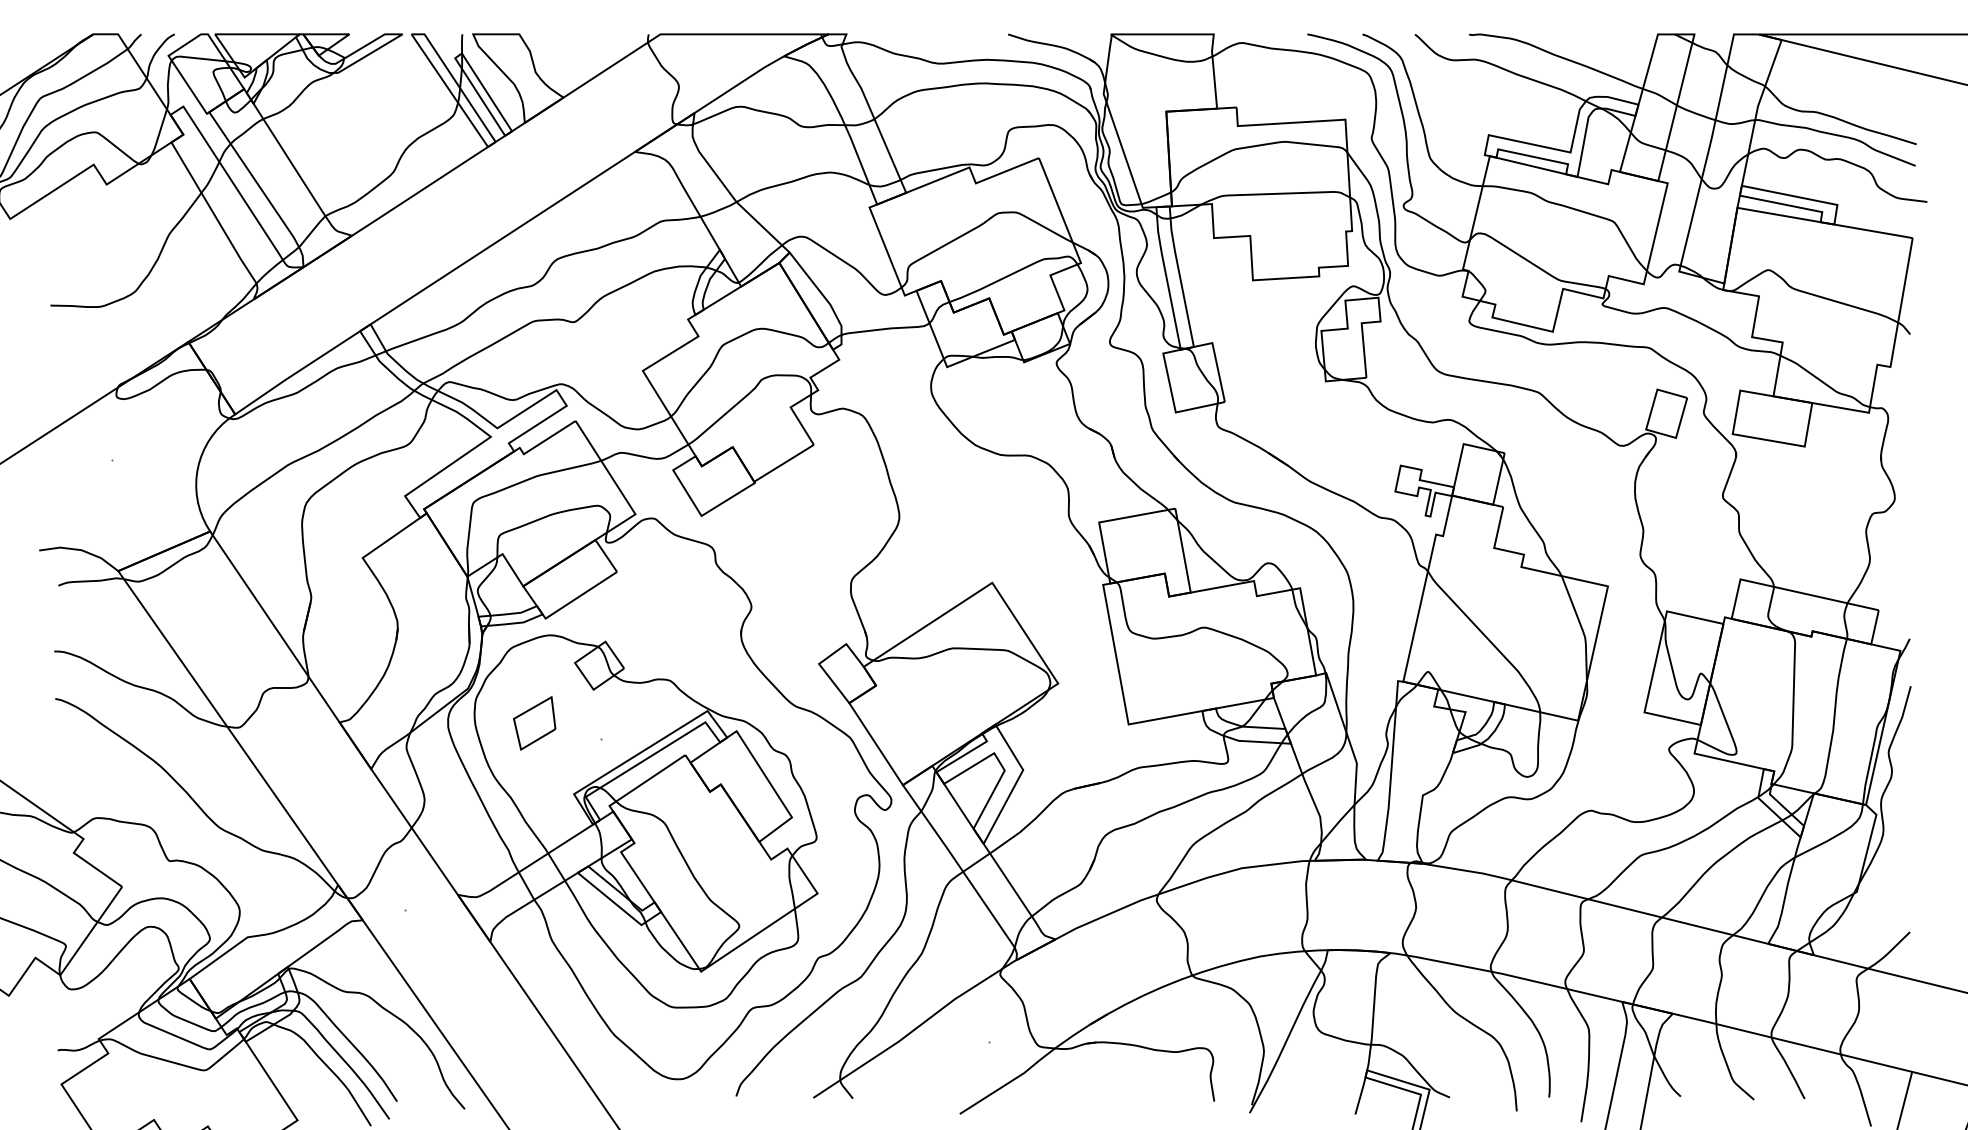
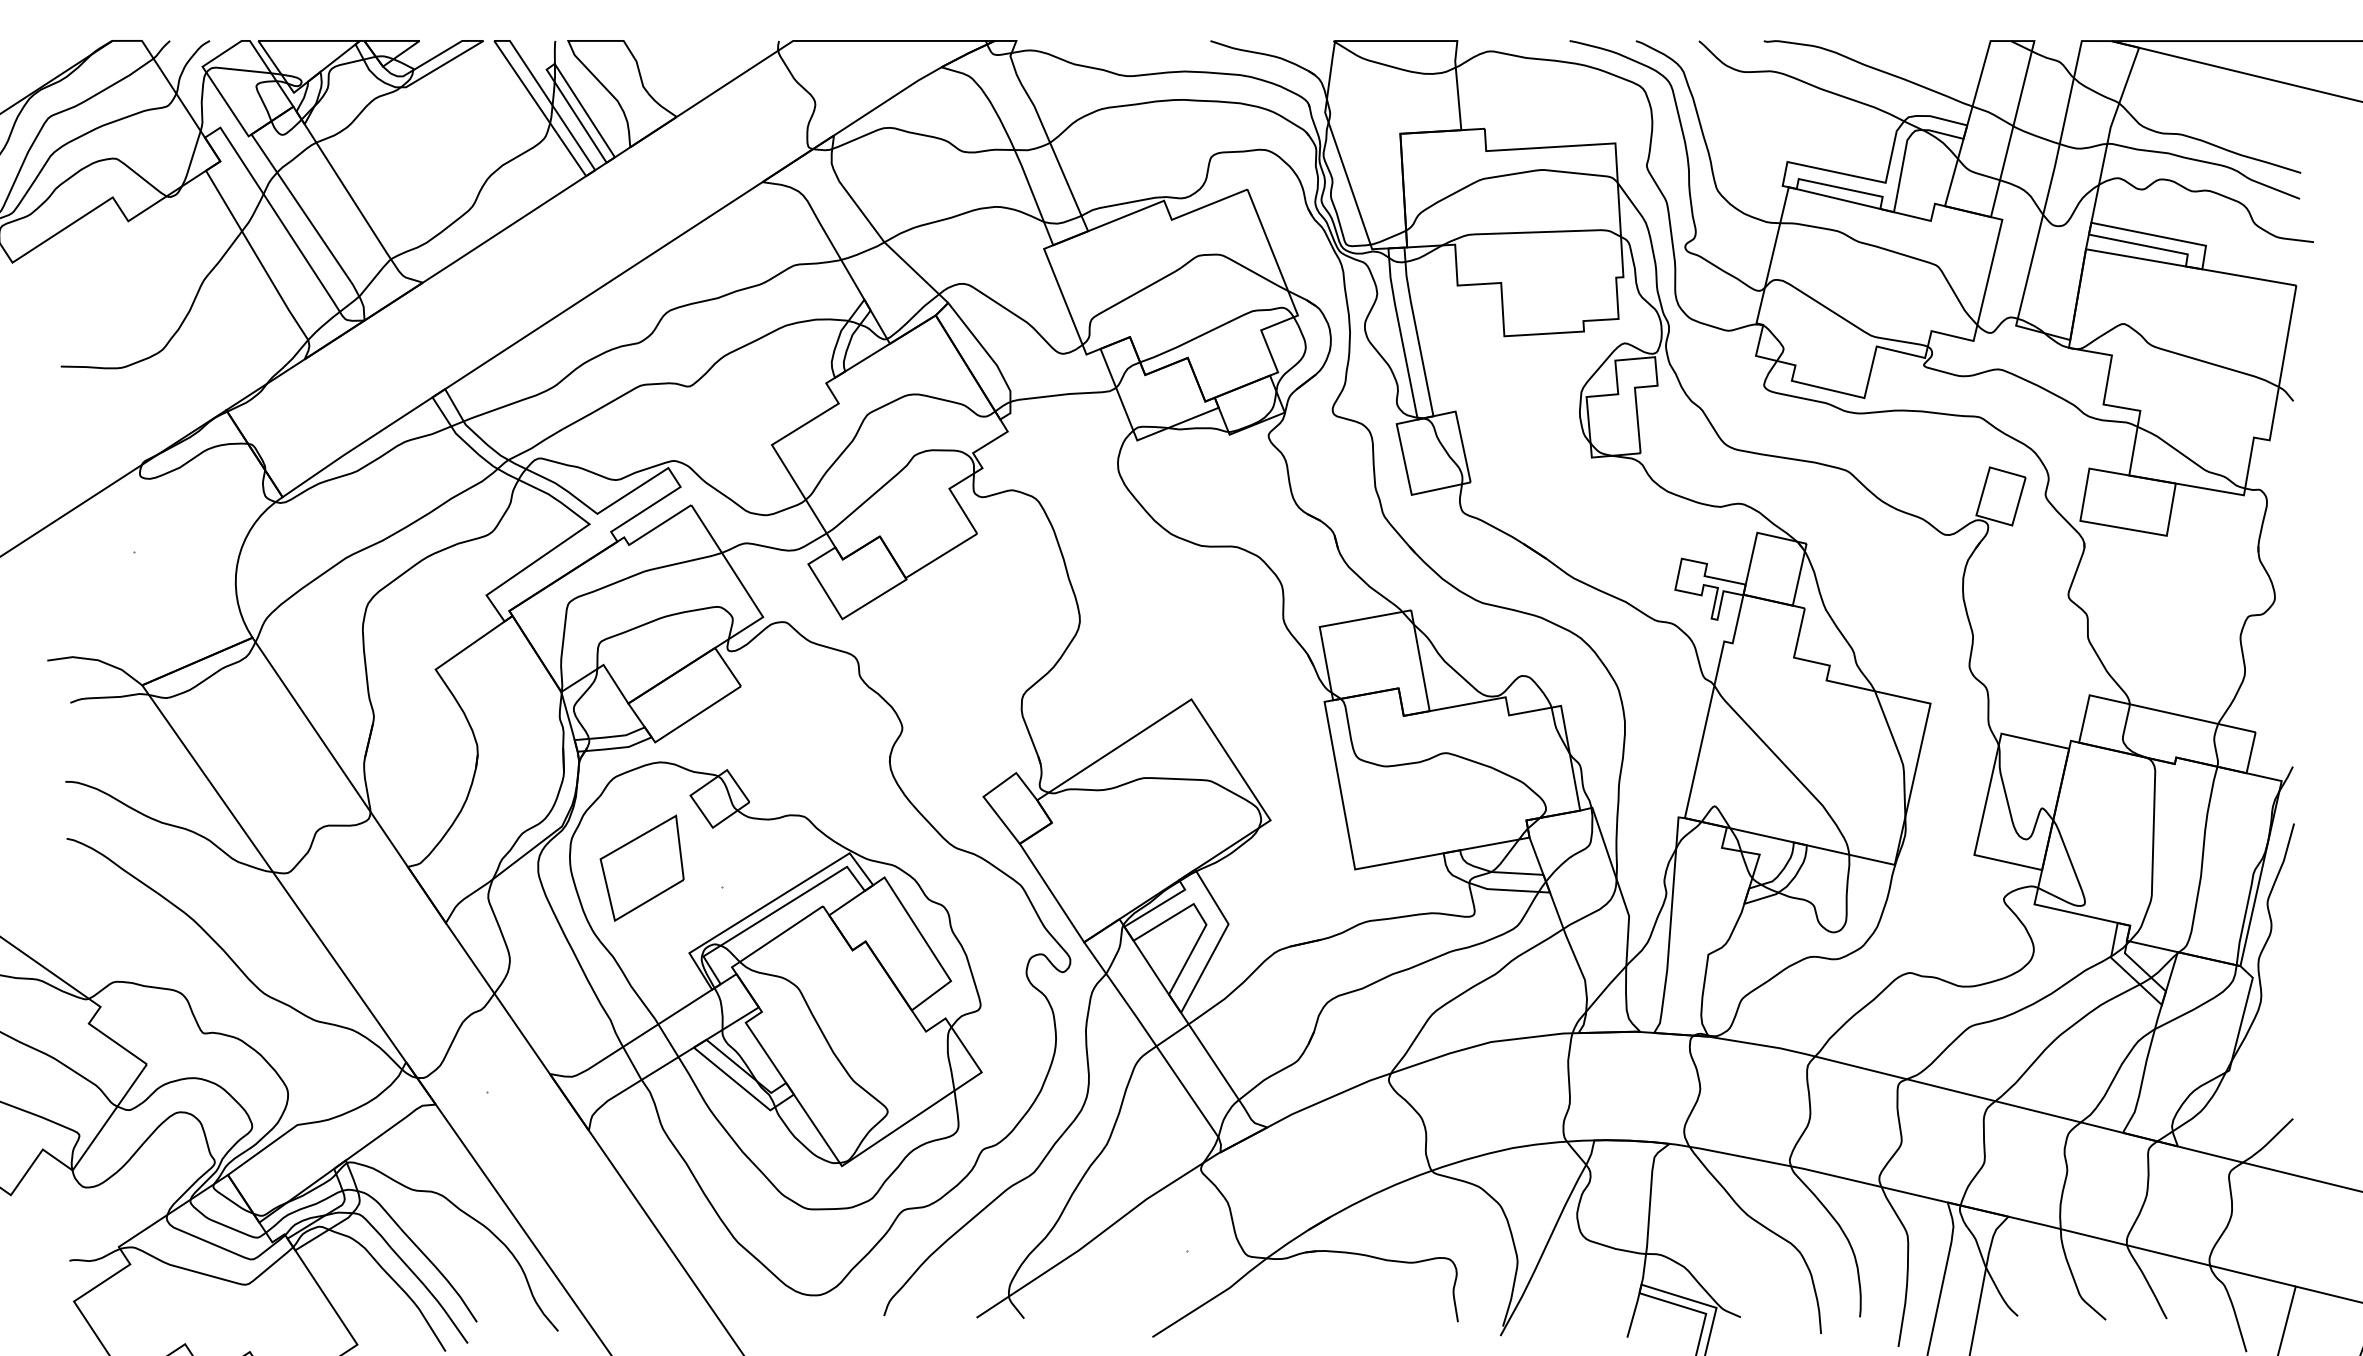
part: (534, 722) -> (641, 867), size x1.67

